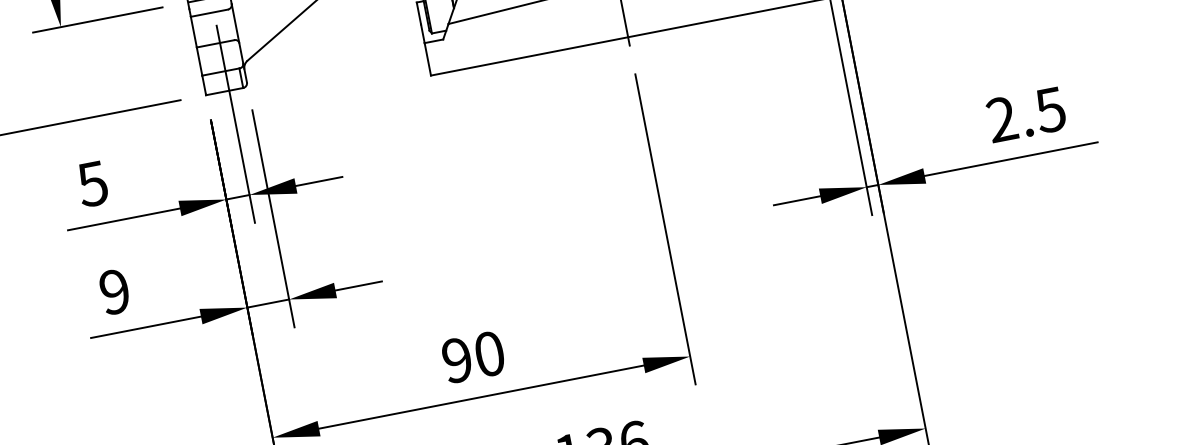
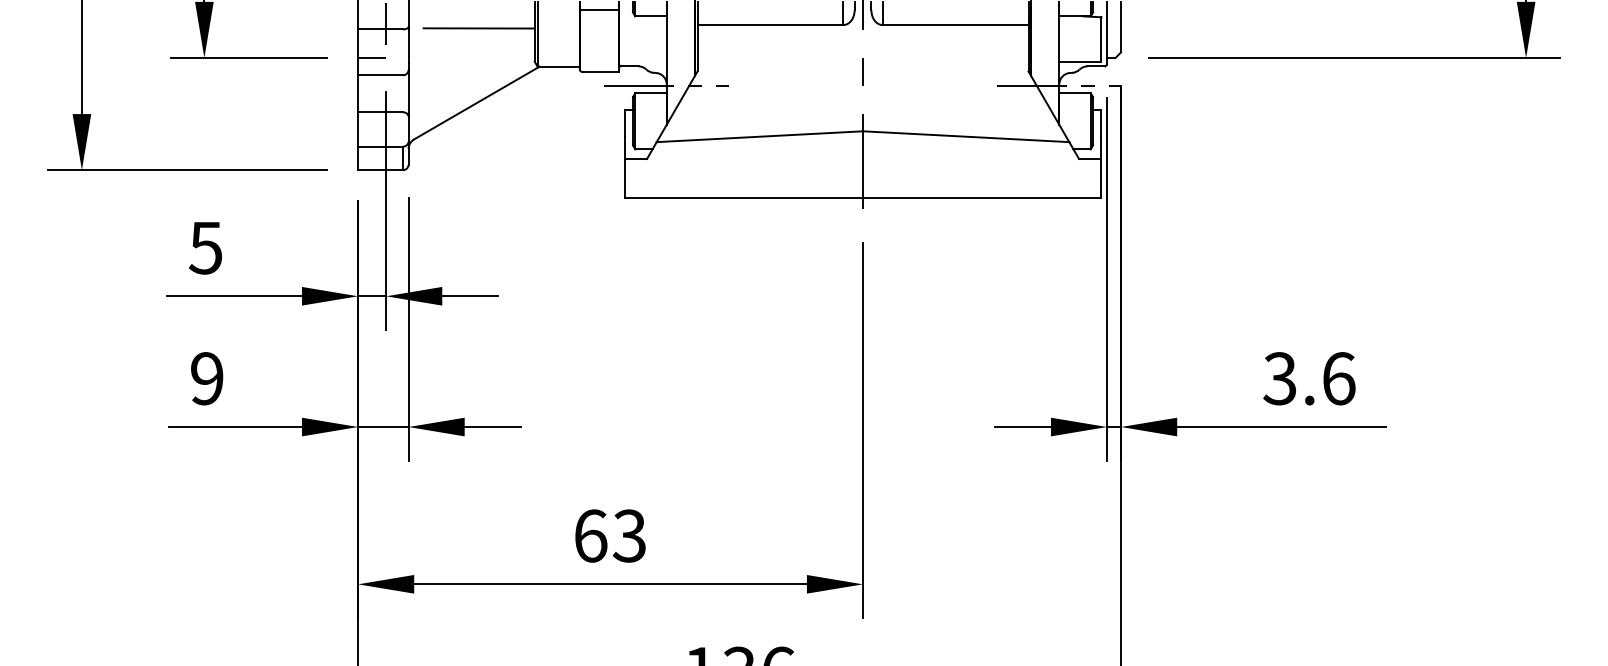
text: (1026, 114) -> (1309, 378), 2.5 -> 3.6
text: (473, 356) -> (610, 535), 90 -> 63

